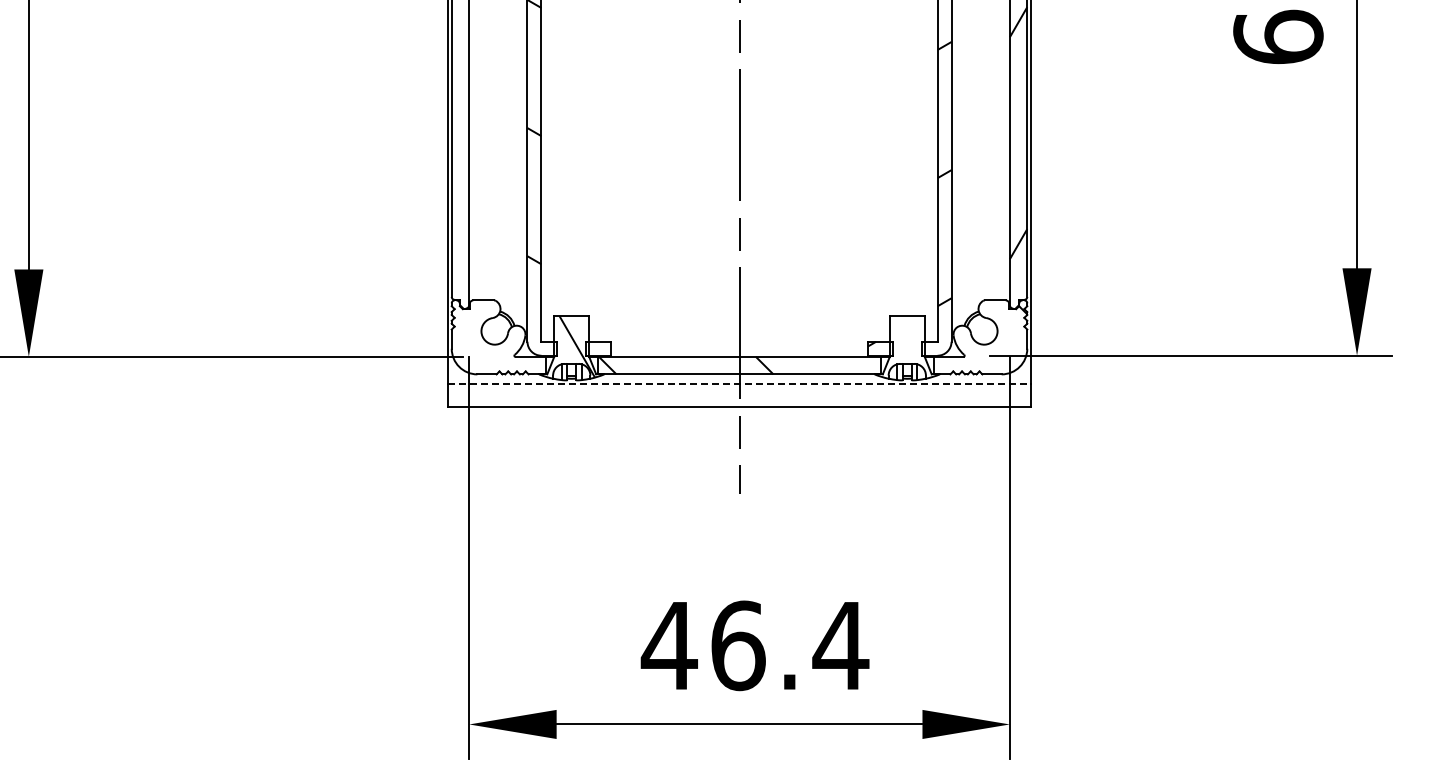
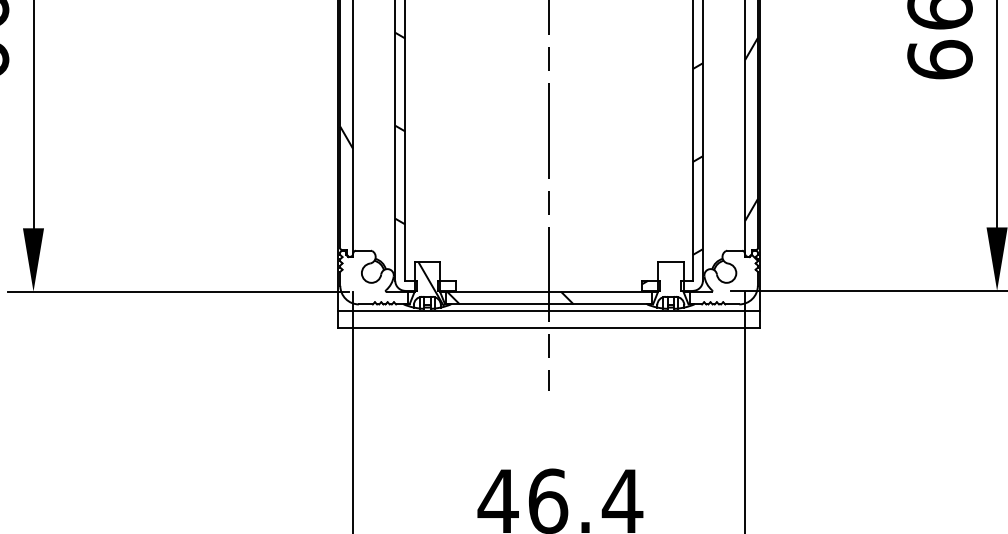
hatch: (460, 144) -> (346, 137), added
line: (740, 383) -> (549, 311), dashed -> solid

